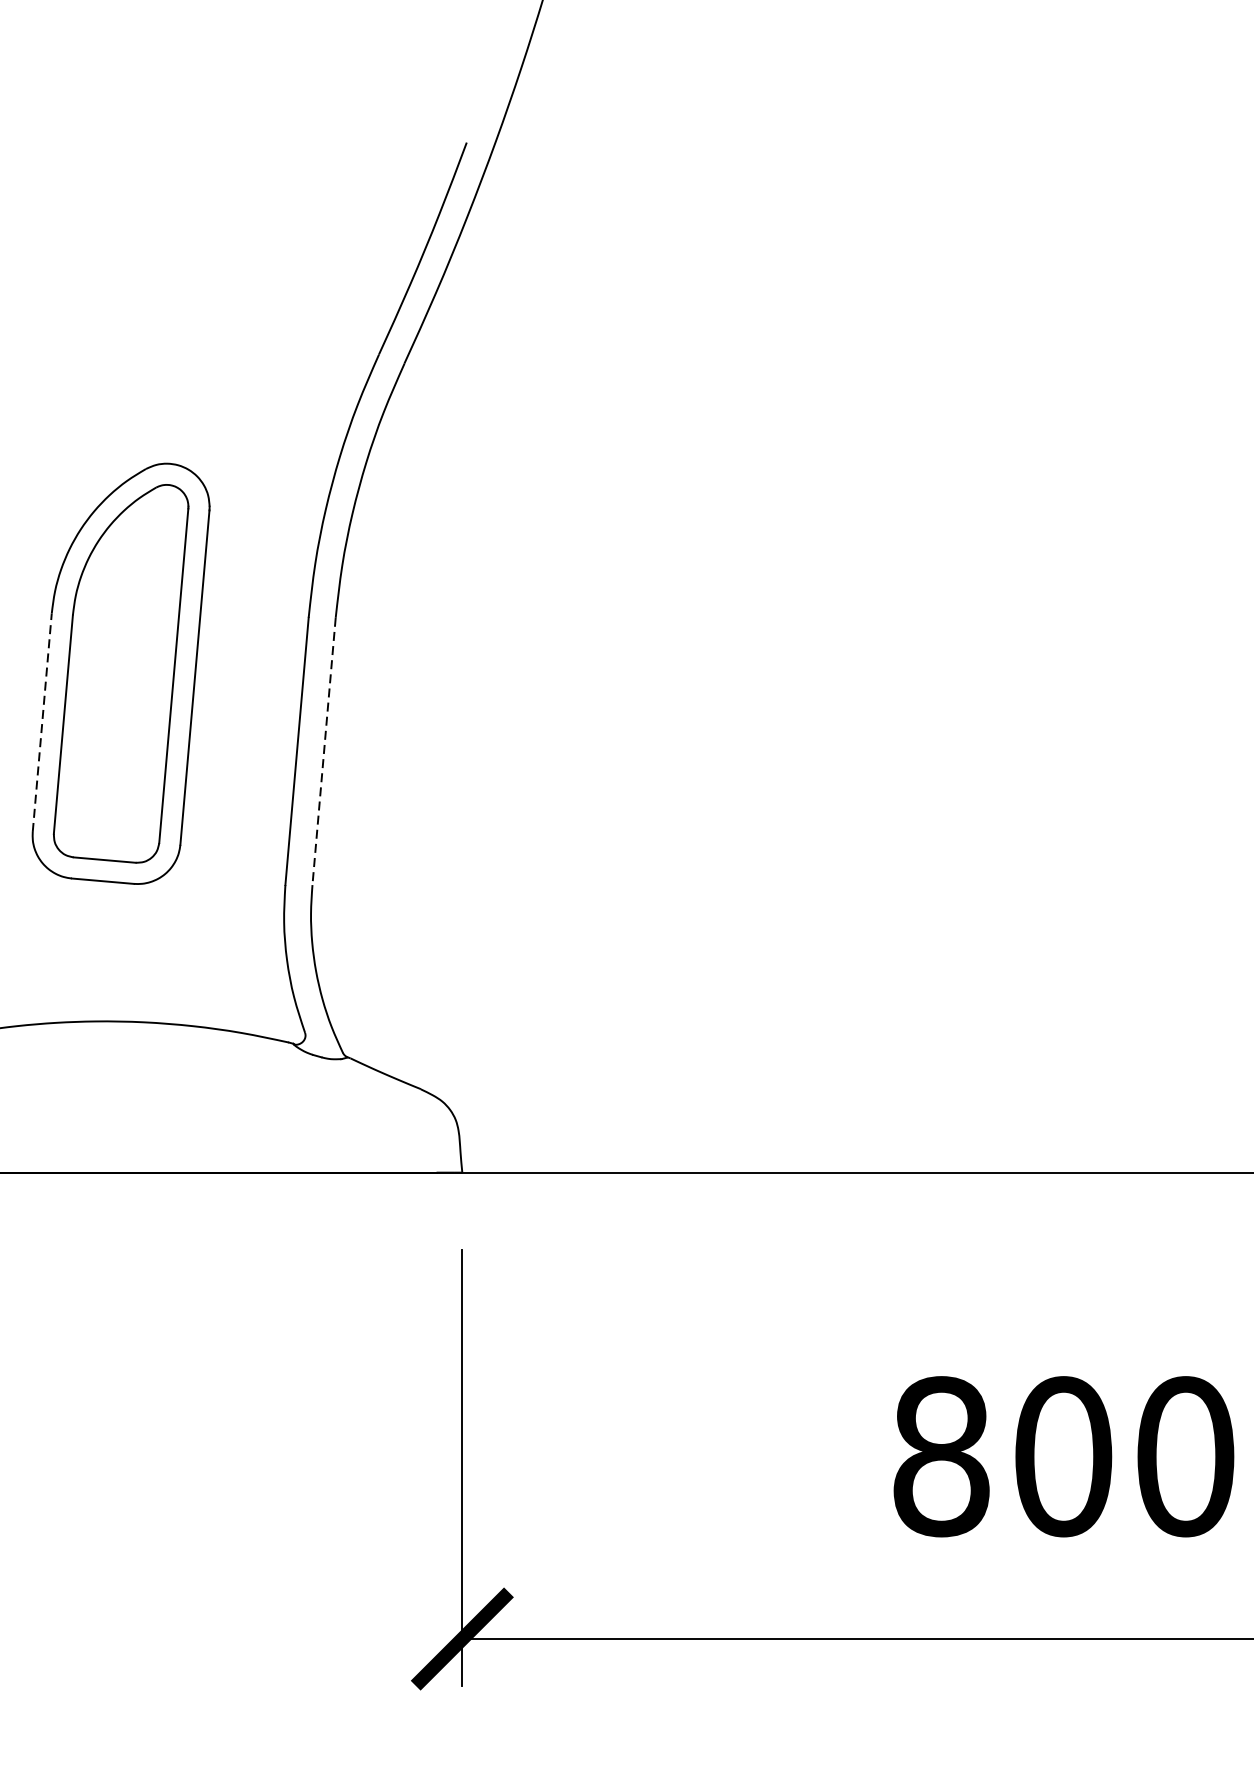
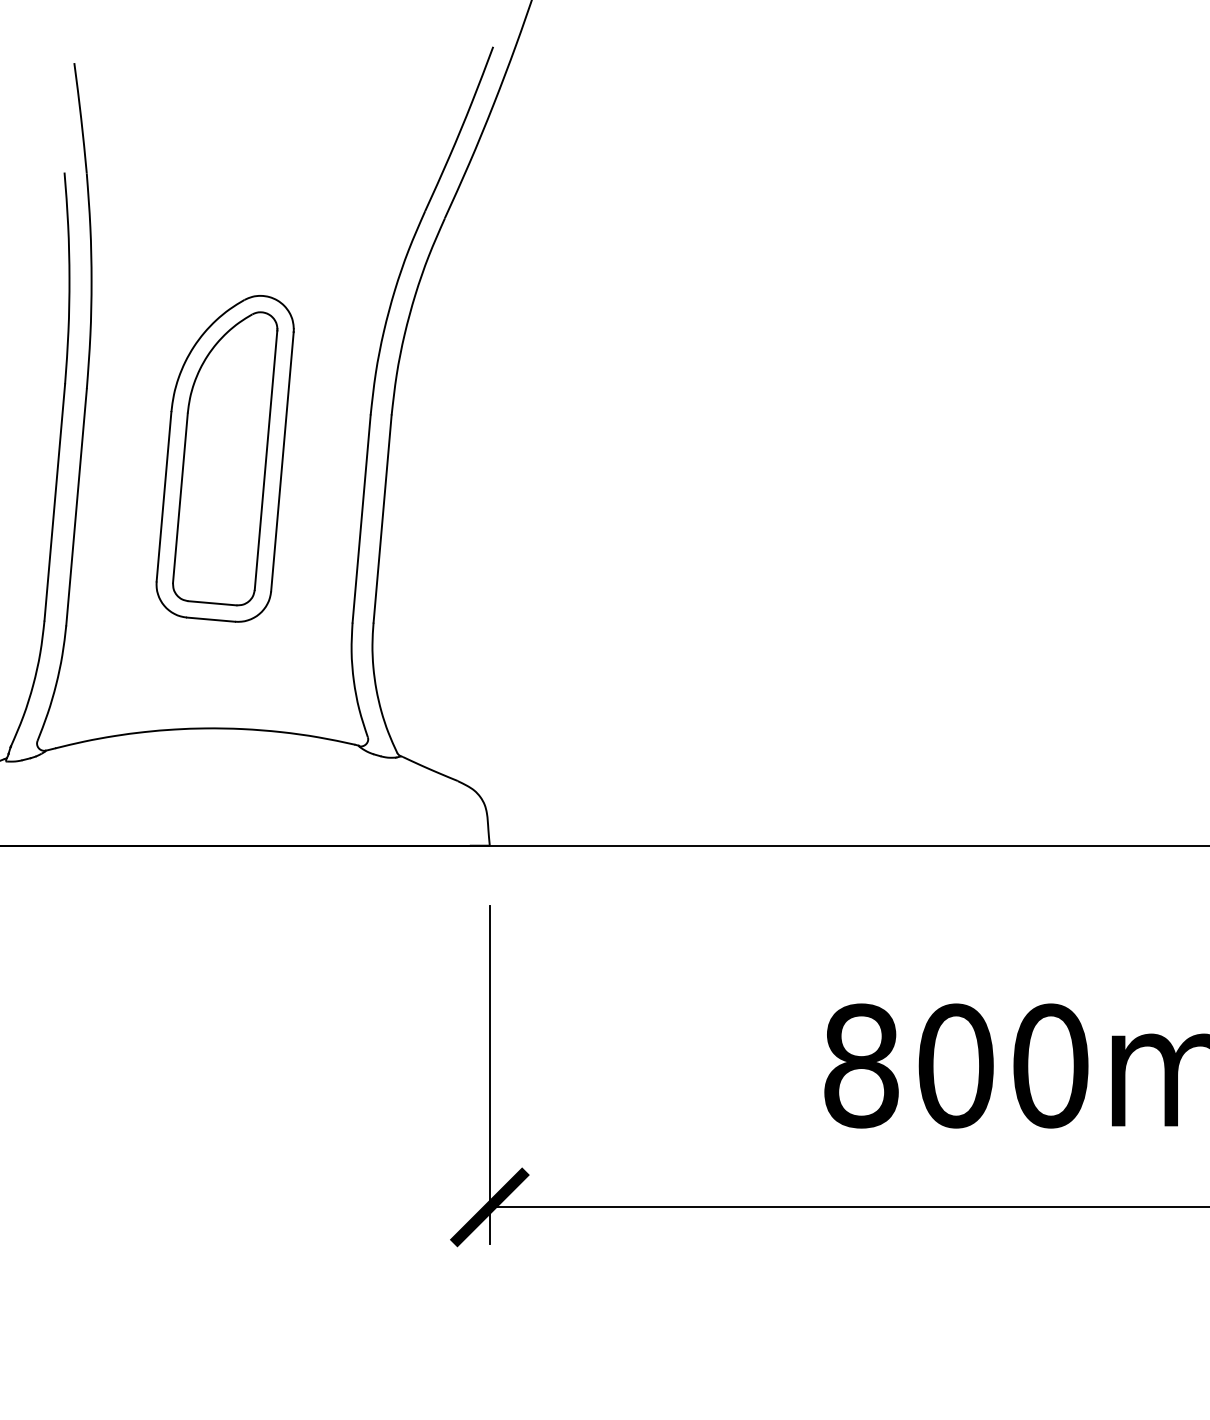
line: (42, 722) -> (164, 496), dashed -> solid
line: (323, 752) -> (382, 519), dashed -> solid

